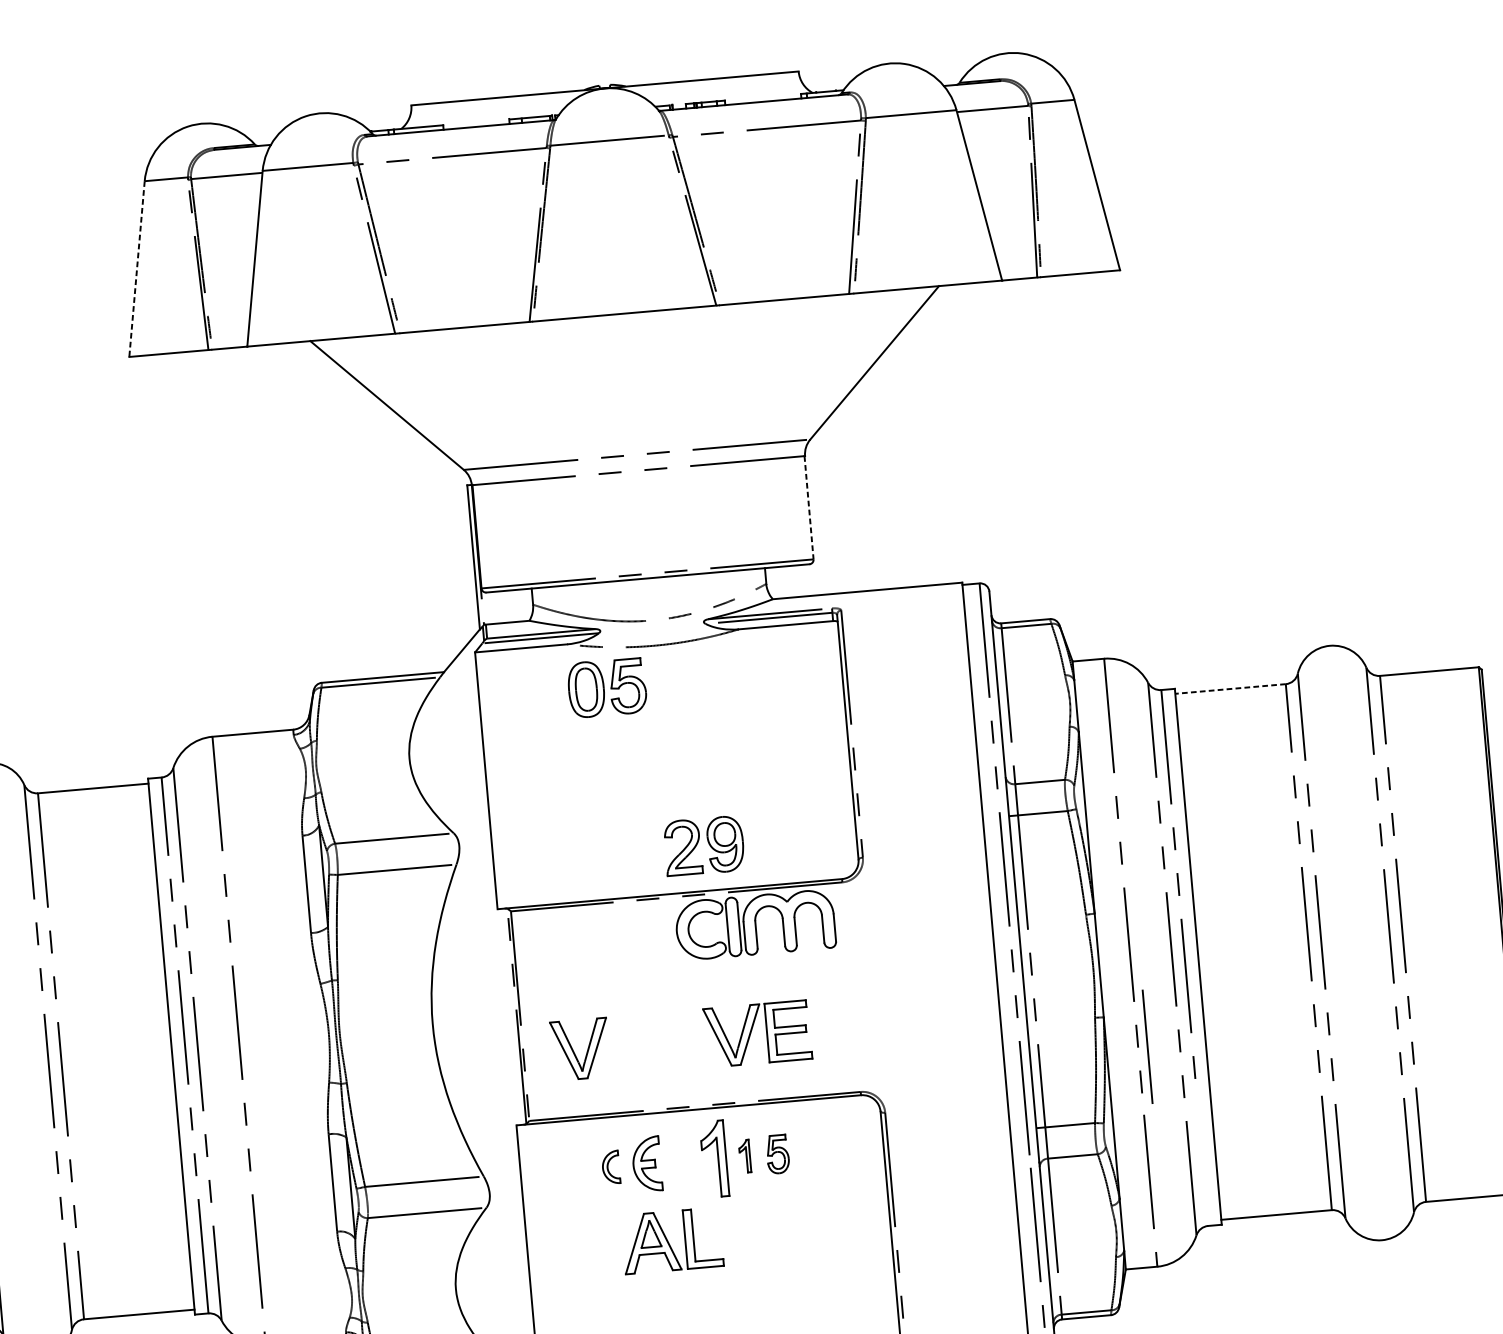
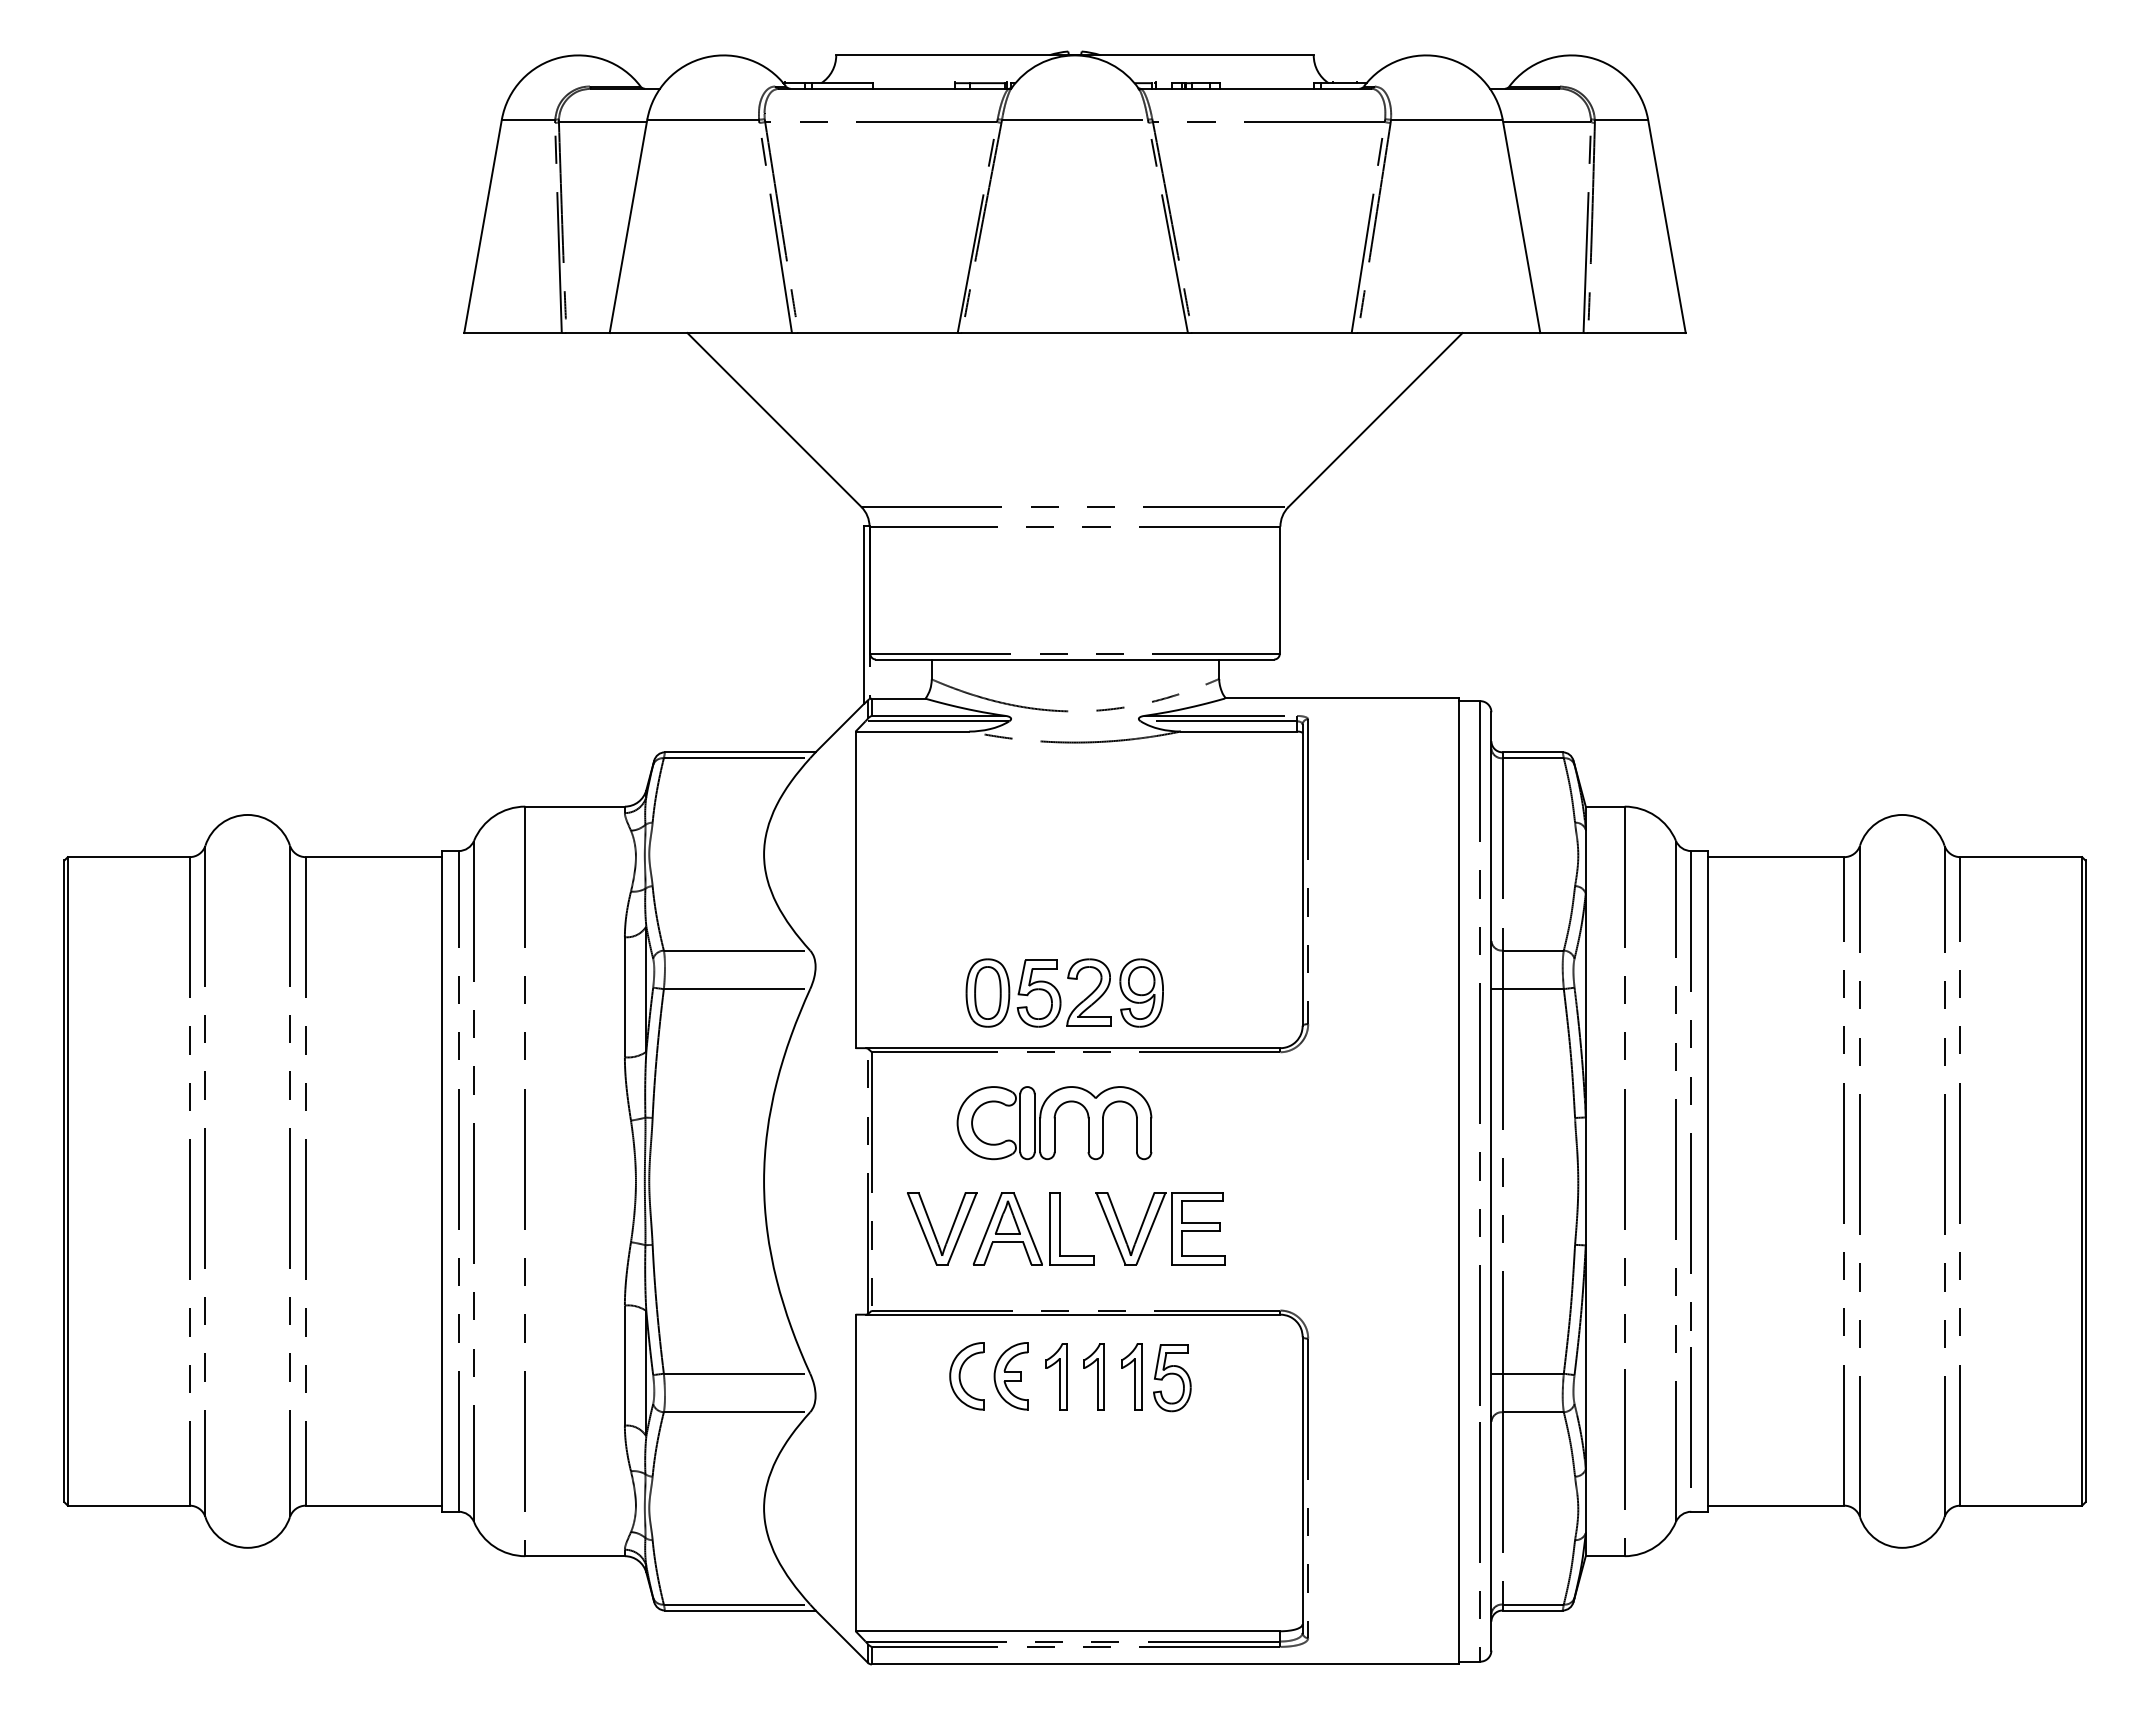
line: (136, 269) -> (482, 226), dashed -> solid
line: (808, 507) -> (1279, 590), dashed -> solid
part: (607, 687) -> (1013, 992), moved
line: (1230, 689) -> (1775, 857), dashed -> solid
part: (755, 925) -> (1054, 1123), moved
line: (1147, 1047) -> (1690, 1417), moved
part: (777, 1154) -> (1172, 1378), size x1.43
part: (744, 1155) -> (1131, 1376), size x1.67
part: (713, 1158) -> (1093, 1376), size x0.71
part: (683, 1161) -> (1056, 1376), added
part: (610, 1167) -> (966, 1376), size x1.67
part: (671, 1240) -> (1033, 1228), moved

